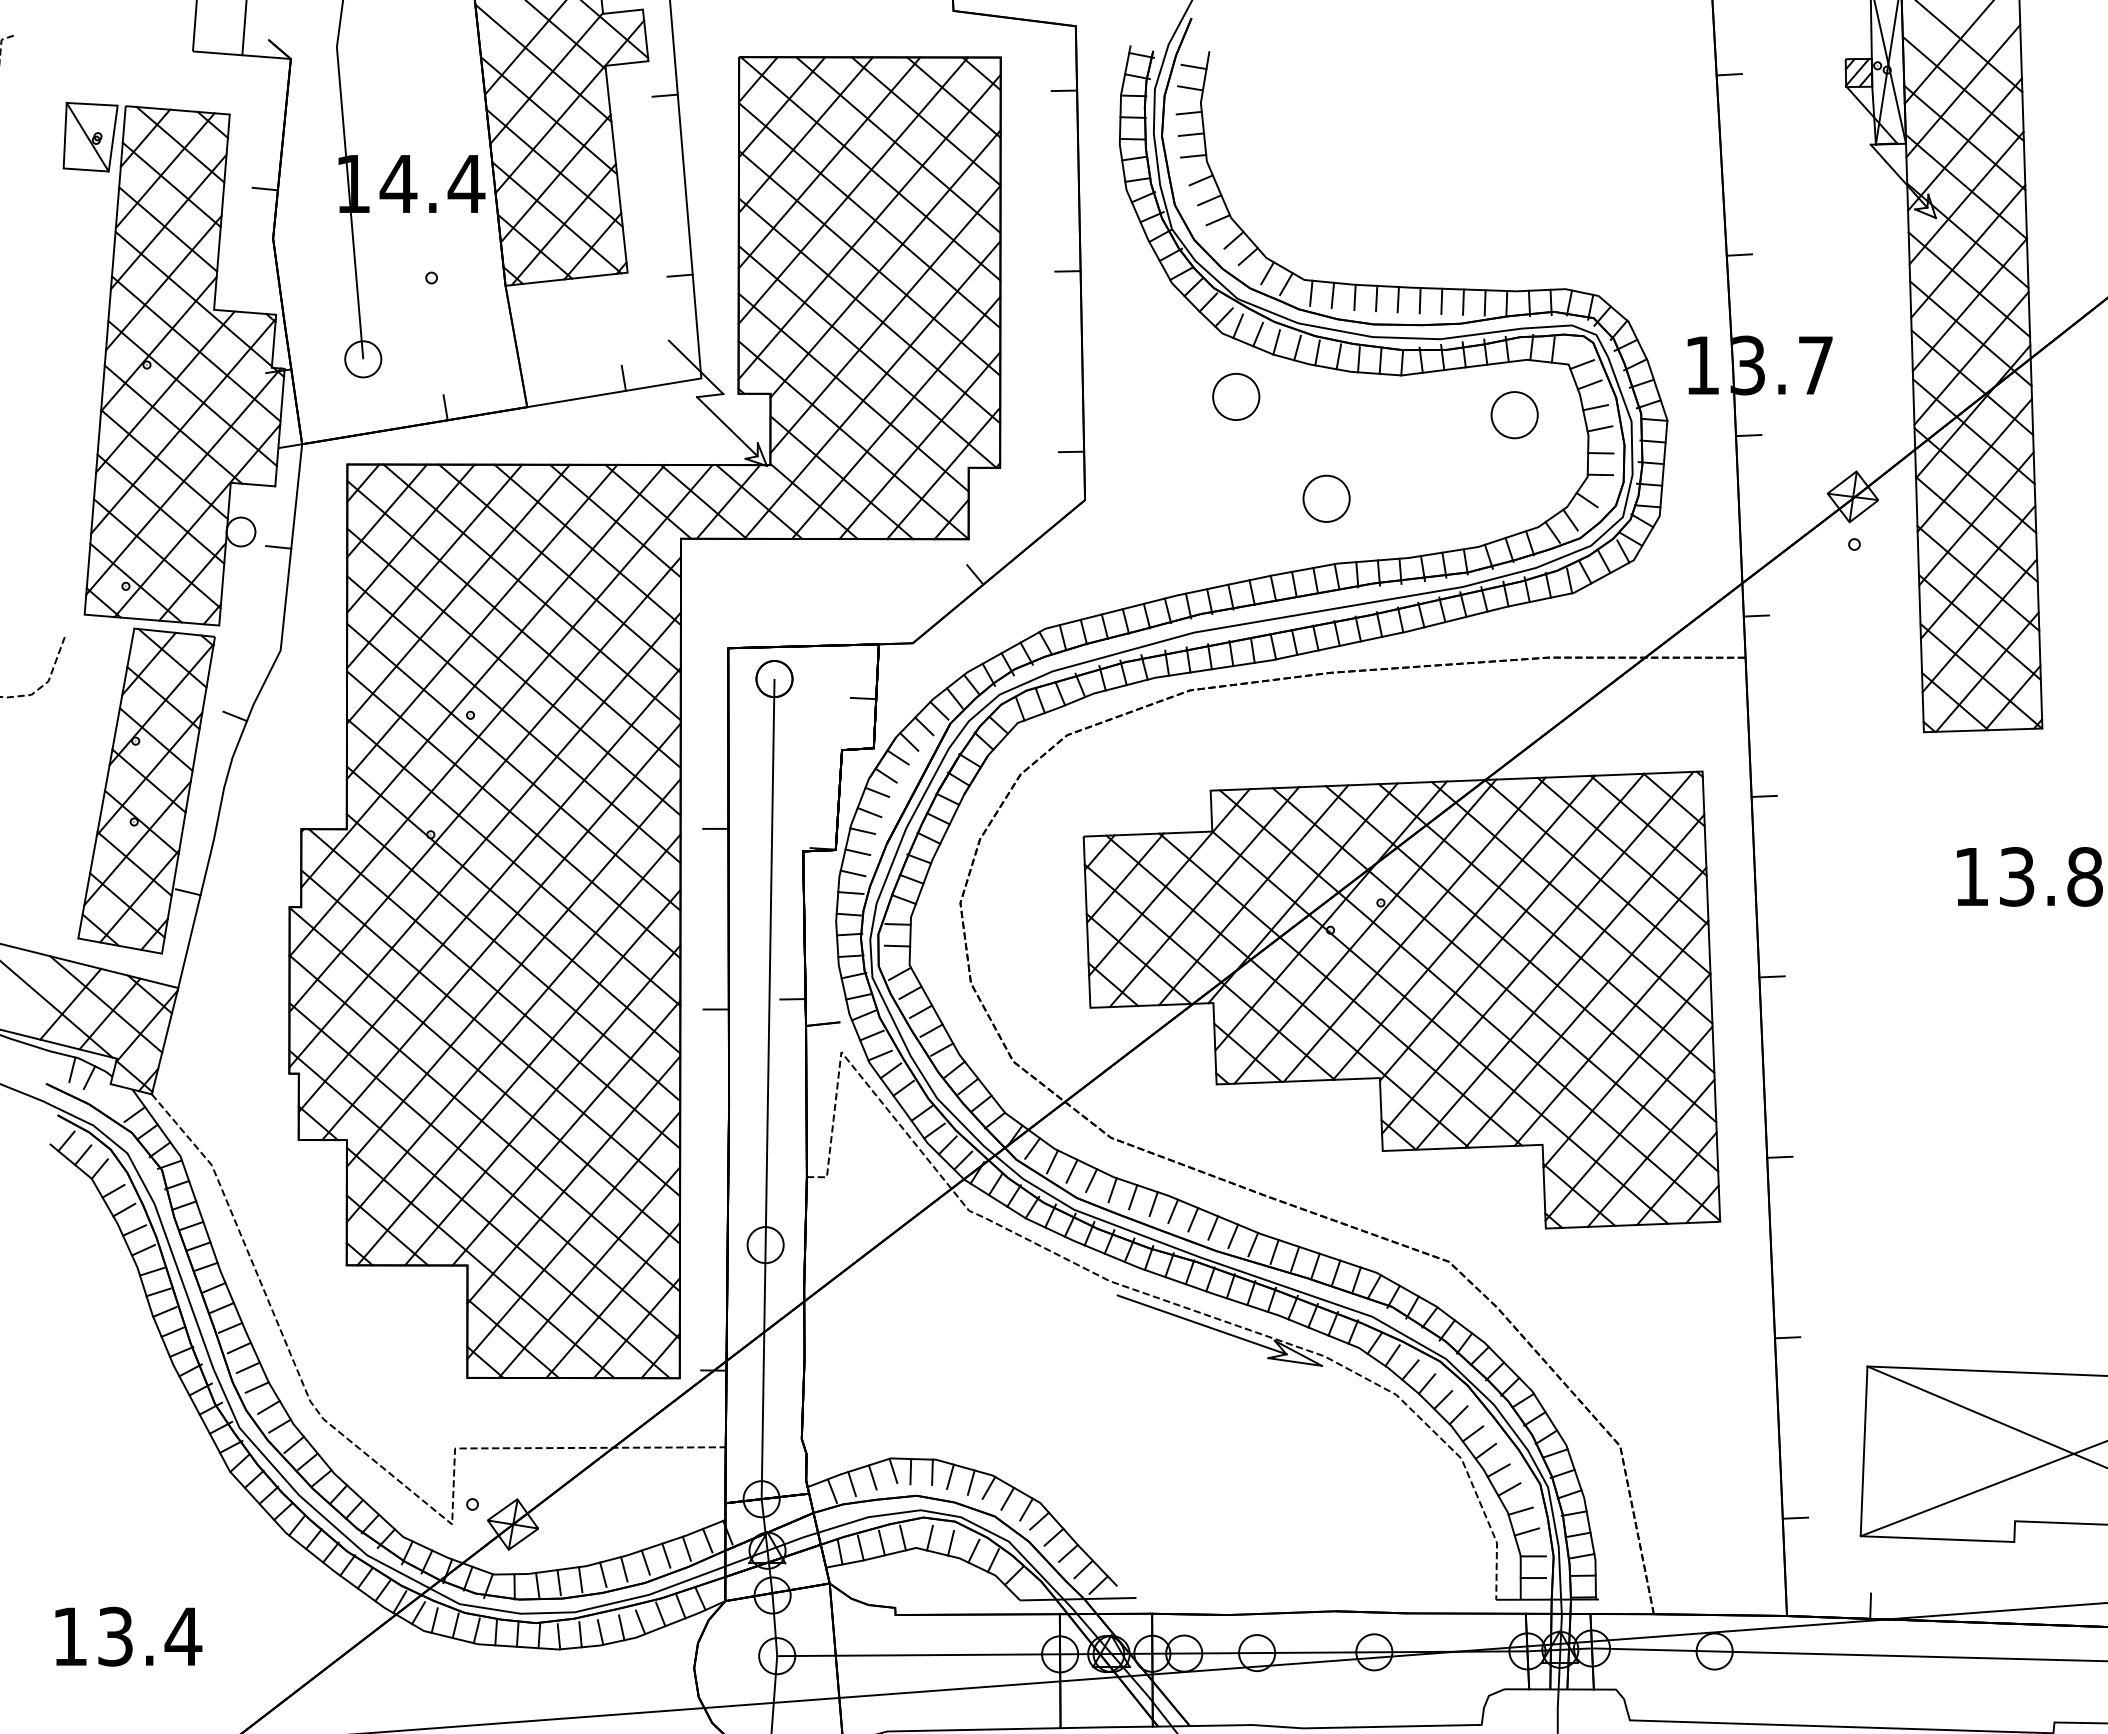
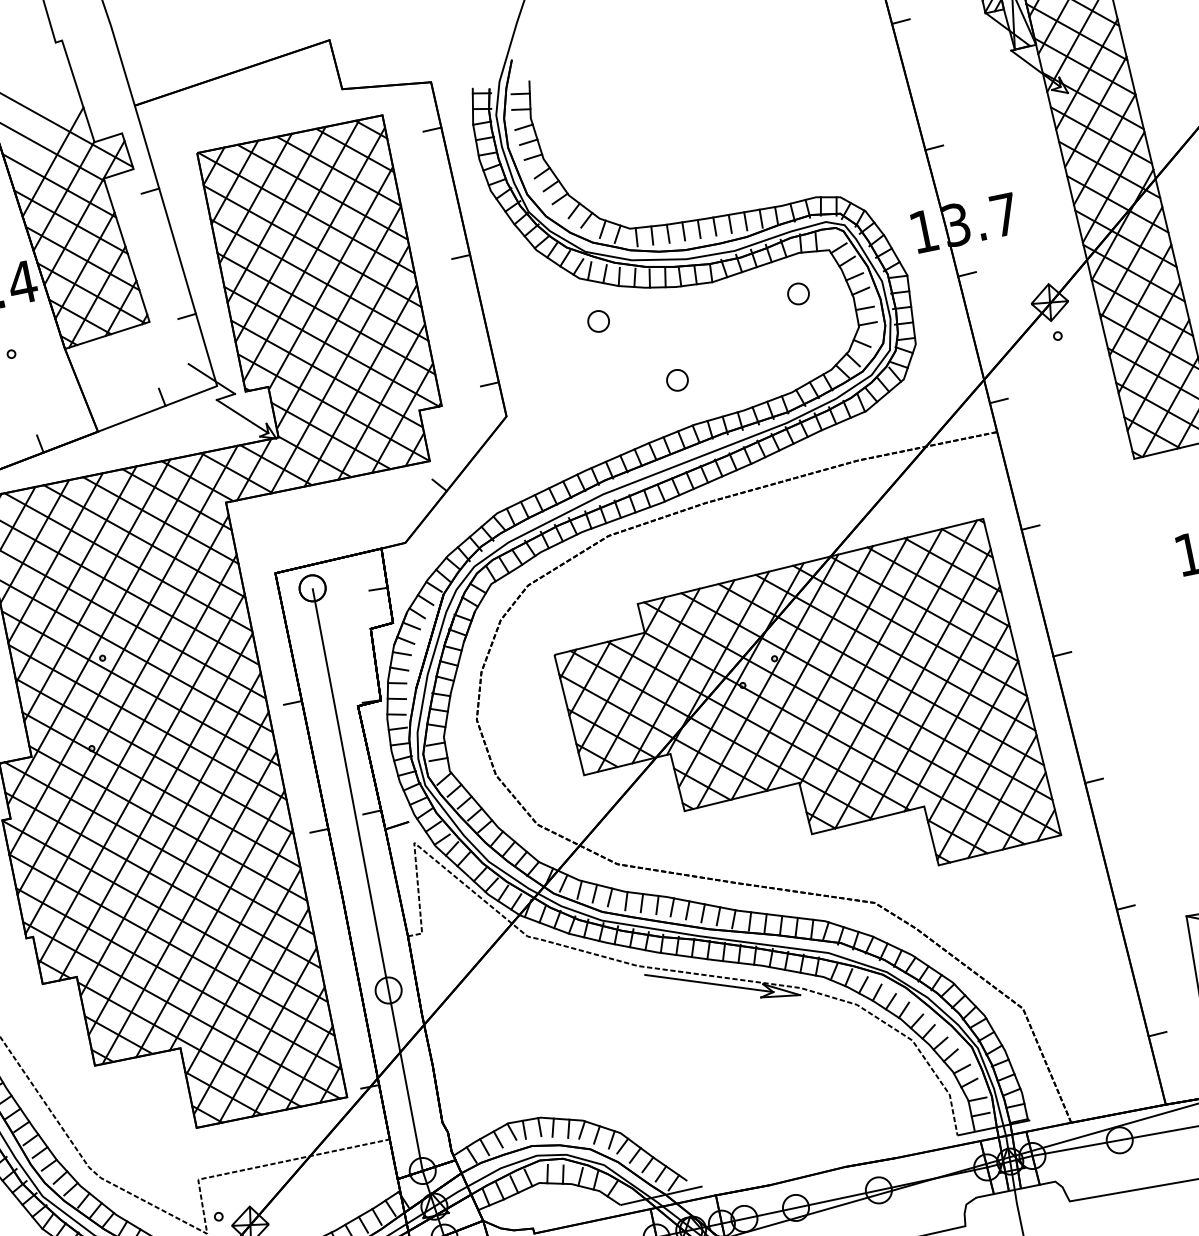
part: (1236, 396) -> (598, 321), size x0.62
part: (1514, 415) -> (798, 294), size x0.62
part: (1326, 498) -> (677, 380), size x0.62

